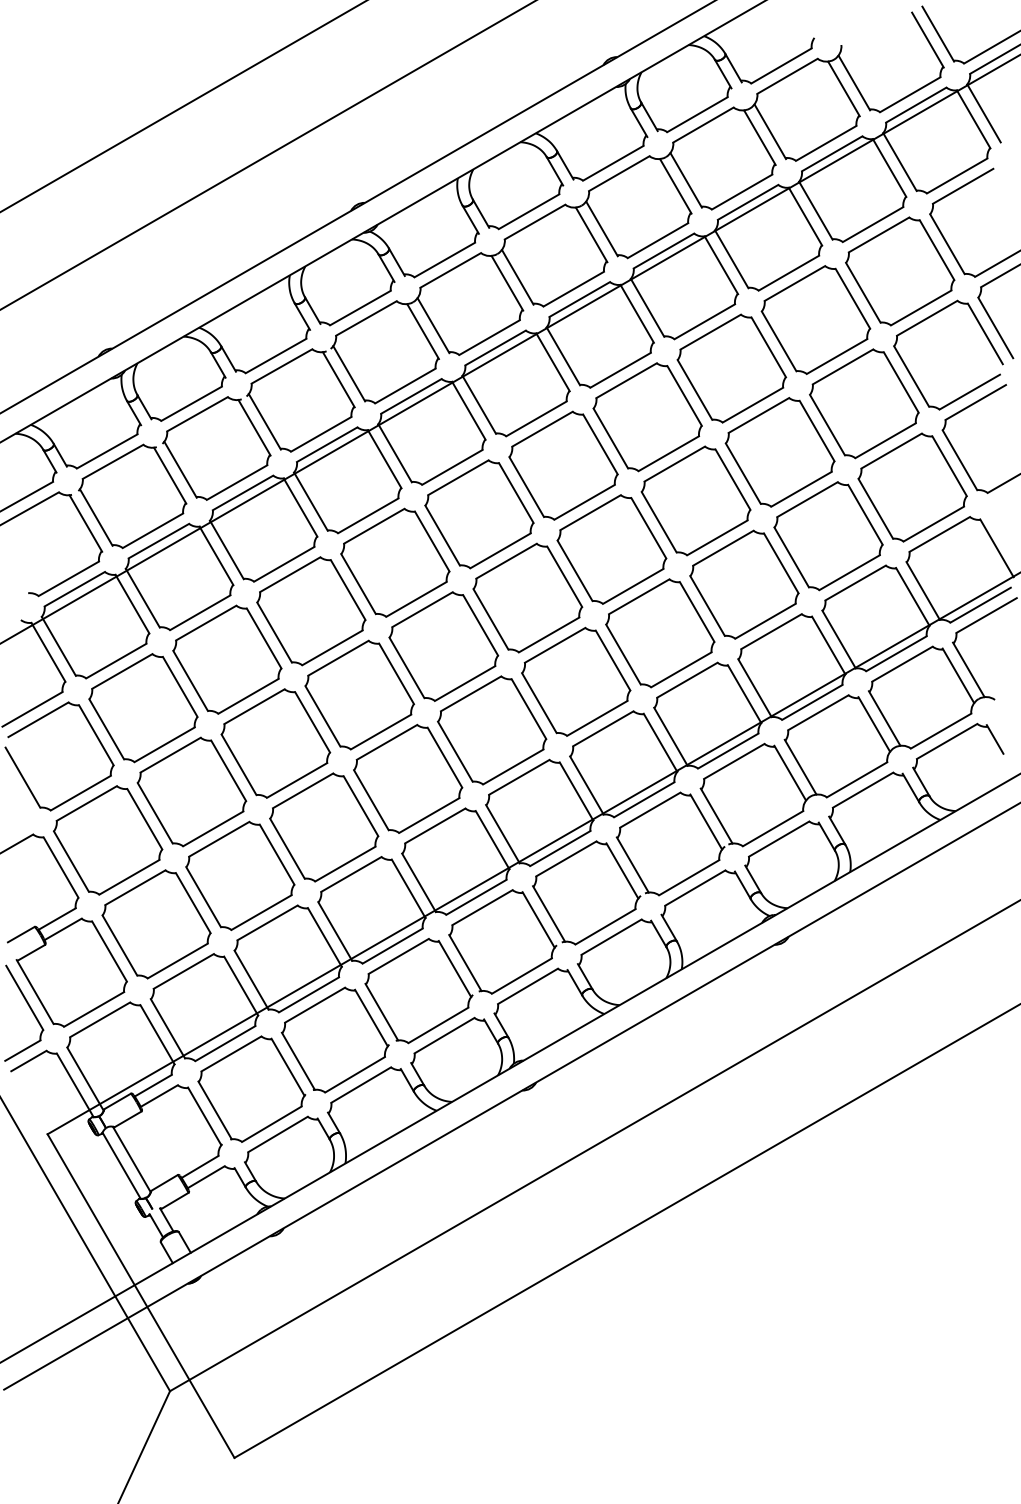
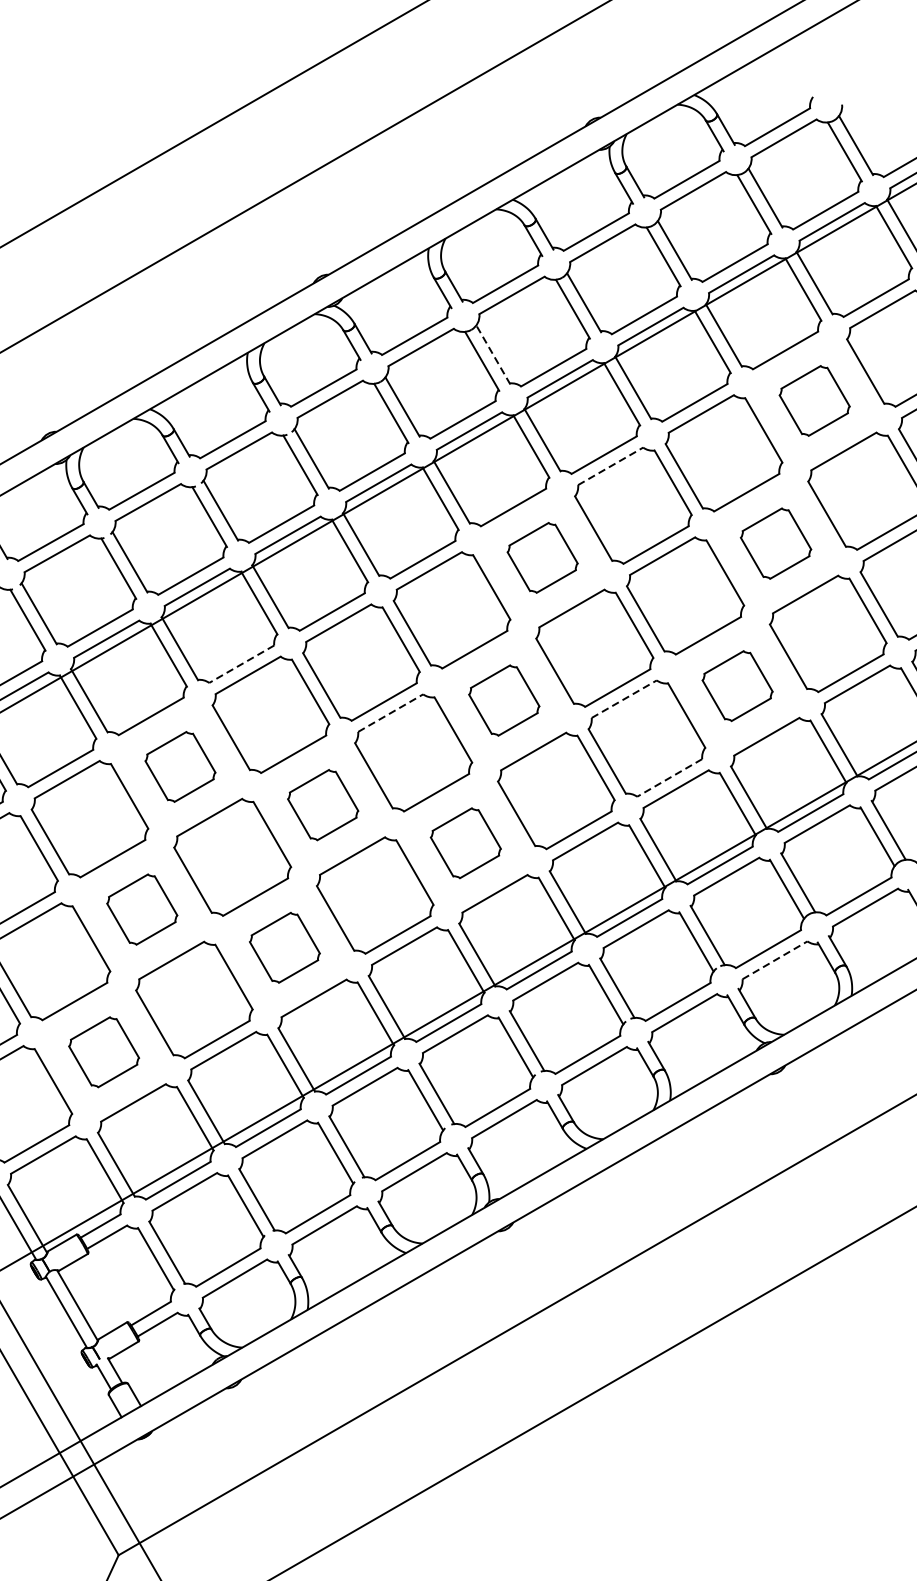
line: (517, 277) -> (493, 355), solid -> dashed
part: (815, 319) -> (814, 400), size x0.6
line: (626, 380) -> (610, 466), solid -> dashed
part: (779, 452) -> (775, 543), size x0.6
part: (563, 465) -> (542, 557), size x0.6
line: (284, 564) -> (241, 664), solid -> dashed
part: (744, 584) -> (737, 685), size x0.6
line: (639, 596) -> (624, 698), solid -> dashed
part: (527, 597) -> (503, 699), size x0.6
line: (422, 609) -> (390, 712), solid -> dashed
part: (227, 659) -> (180, 766), size x0.6
line: (681, 669) -> (669, 777), solid -> dashed
part: (359, 694) -> (322, 804), size x0.6
part: (492, 730) -> (466, 843), size x0.6
part: (191, 791) -> (141, 909), size x0.6
part: (324, 827) -> (285, 947), size x0.6
line: (779, 839) -> (775, 960), solid -> dashed
part: (156, 924) -> (104, 1052), size x0.6

